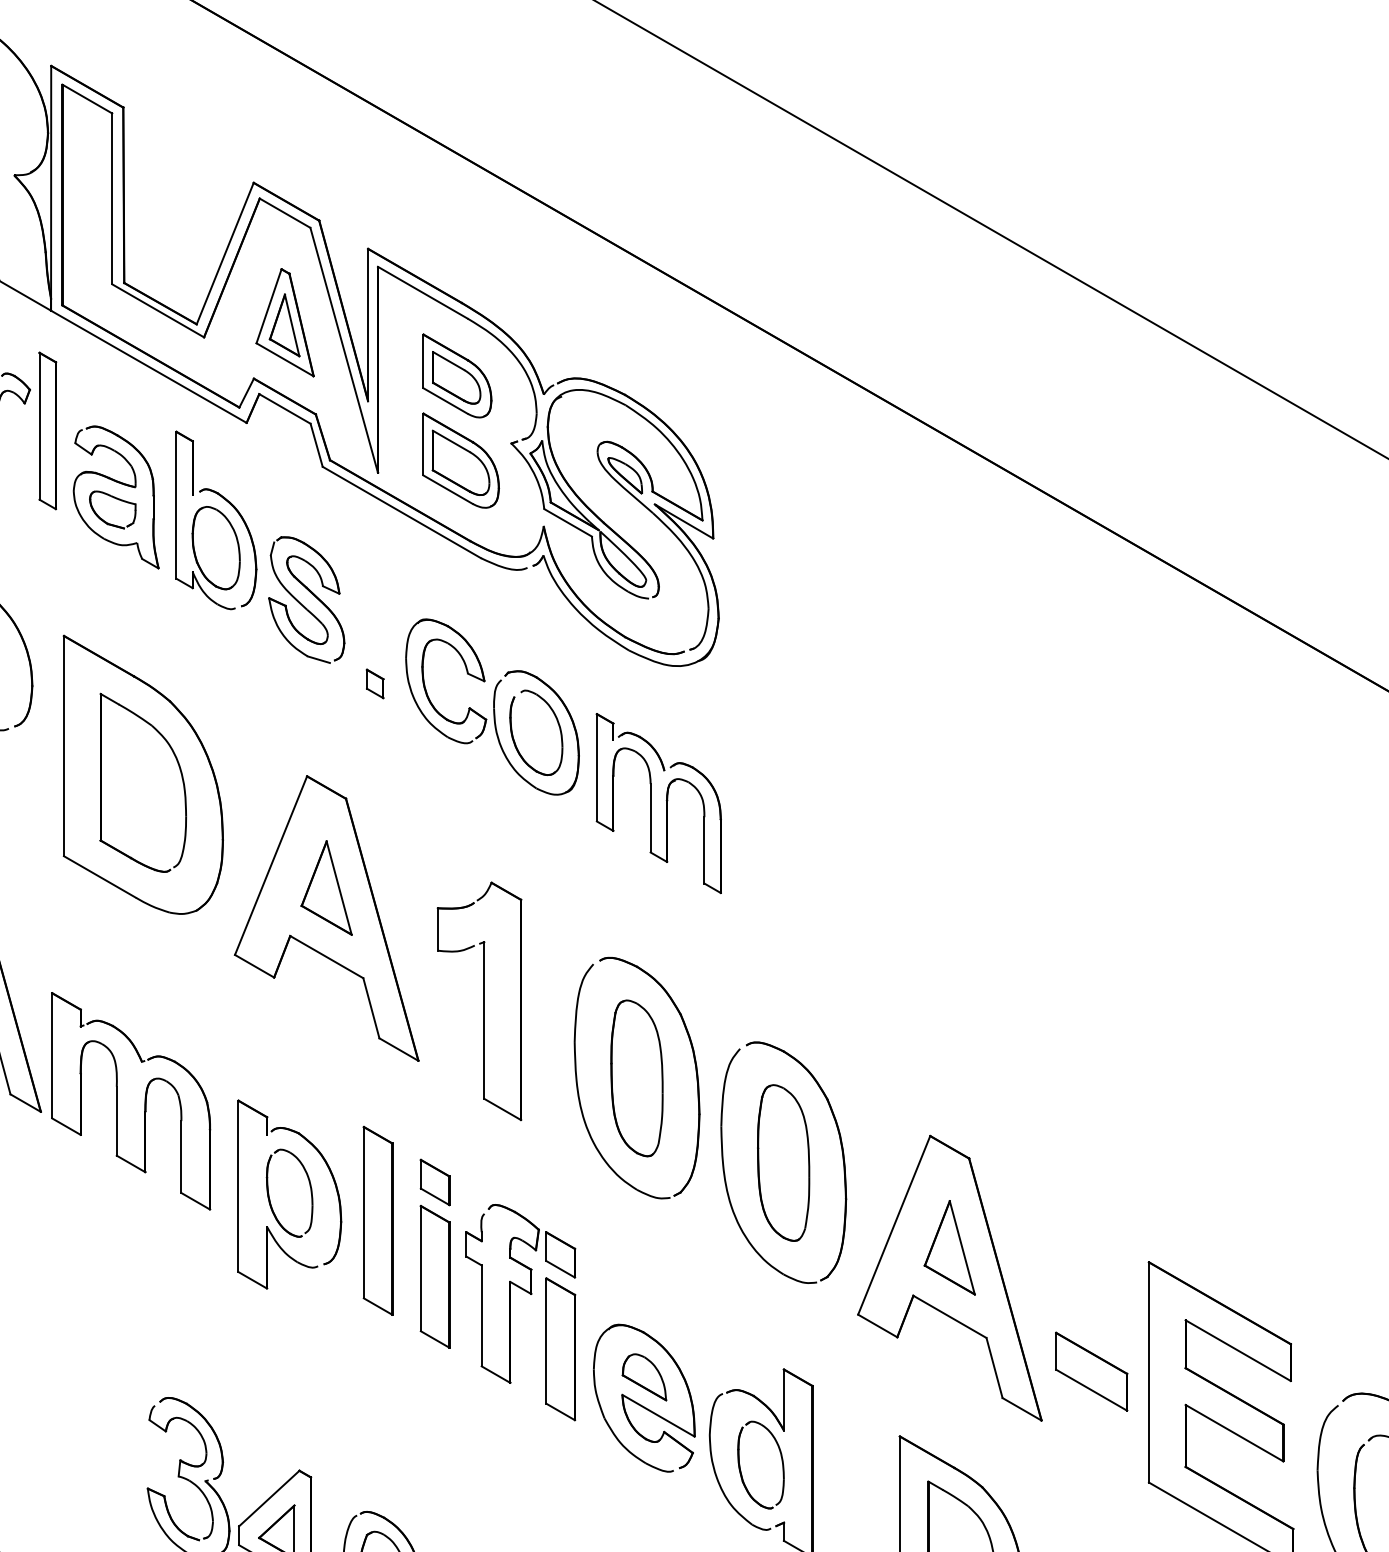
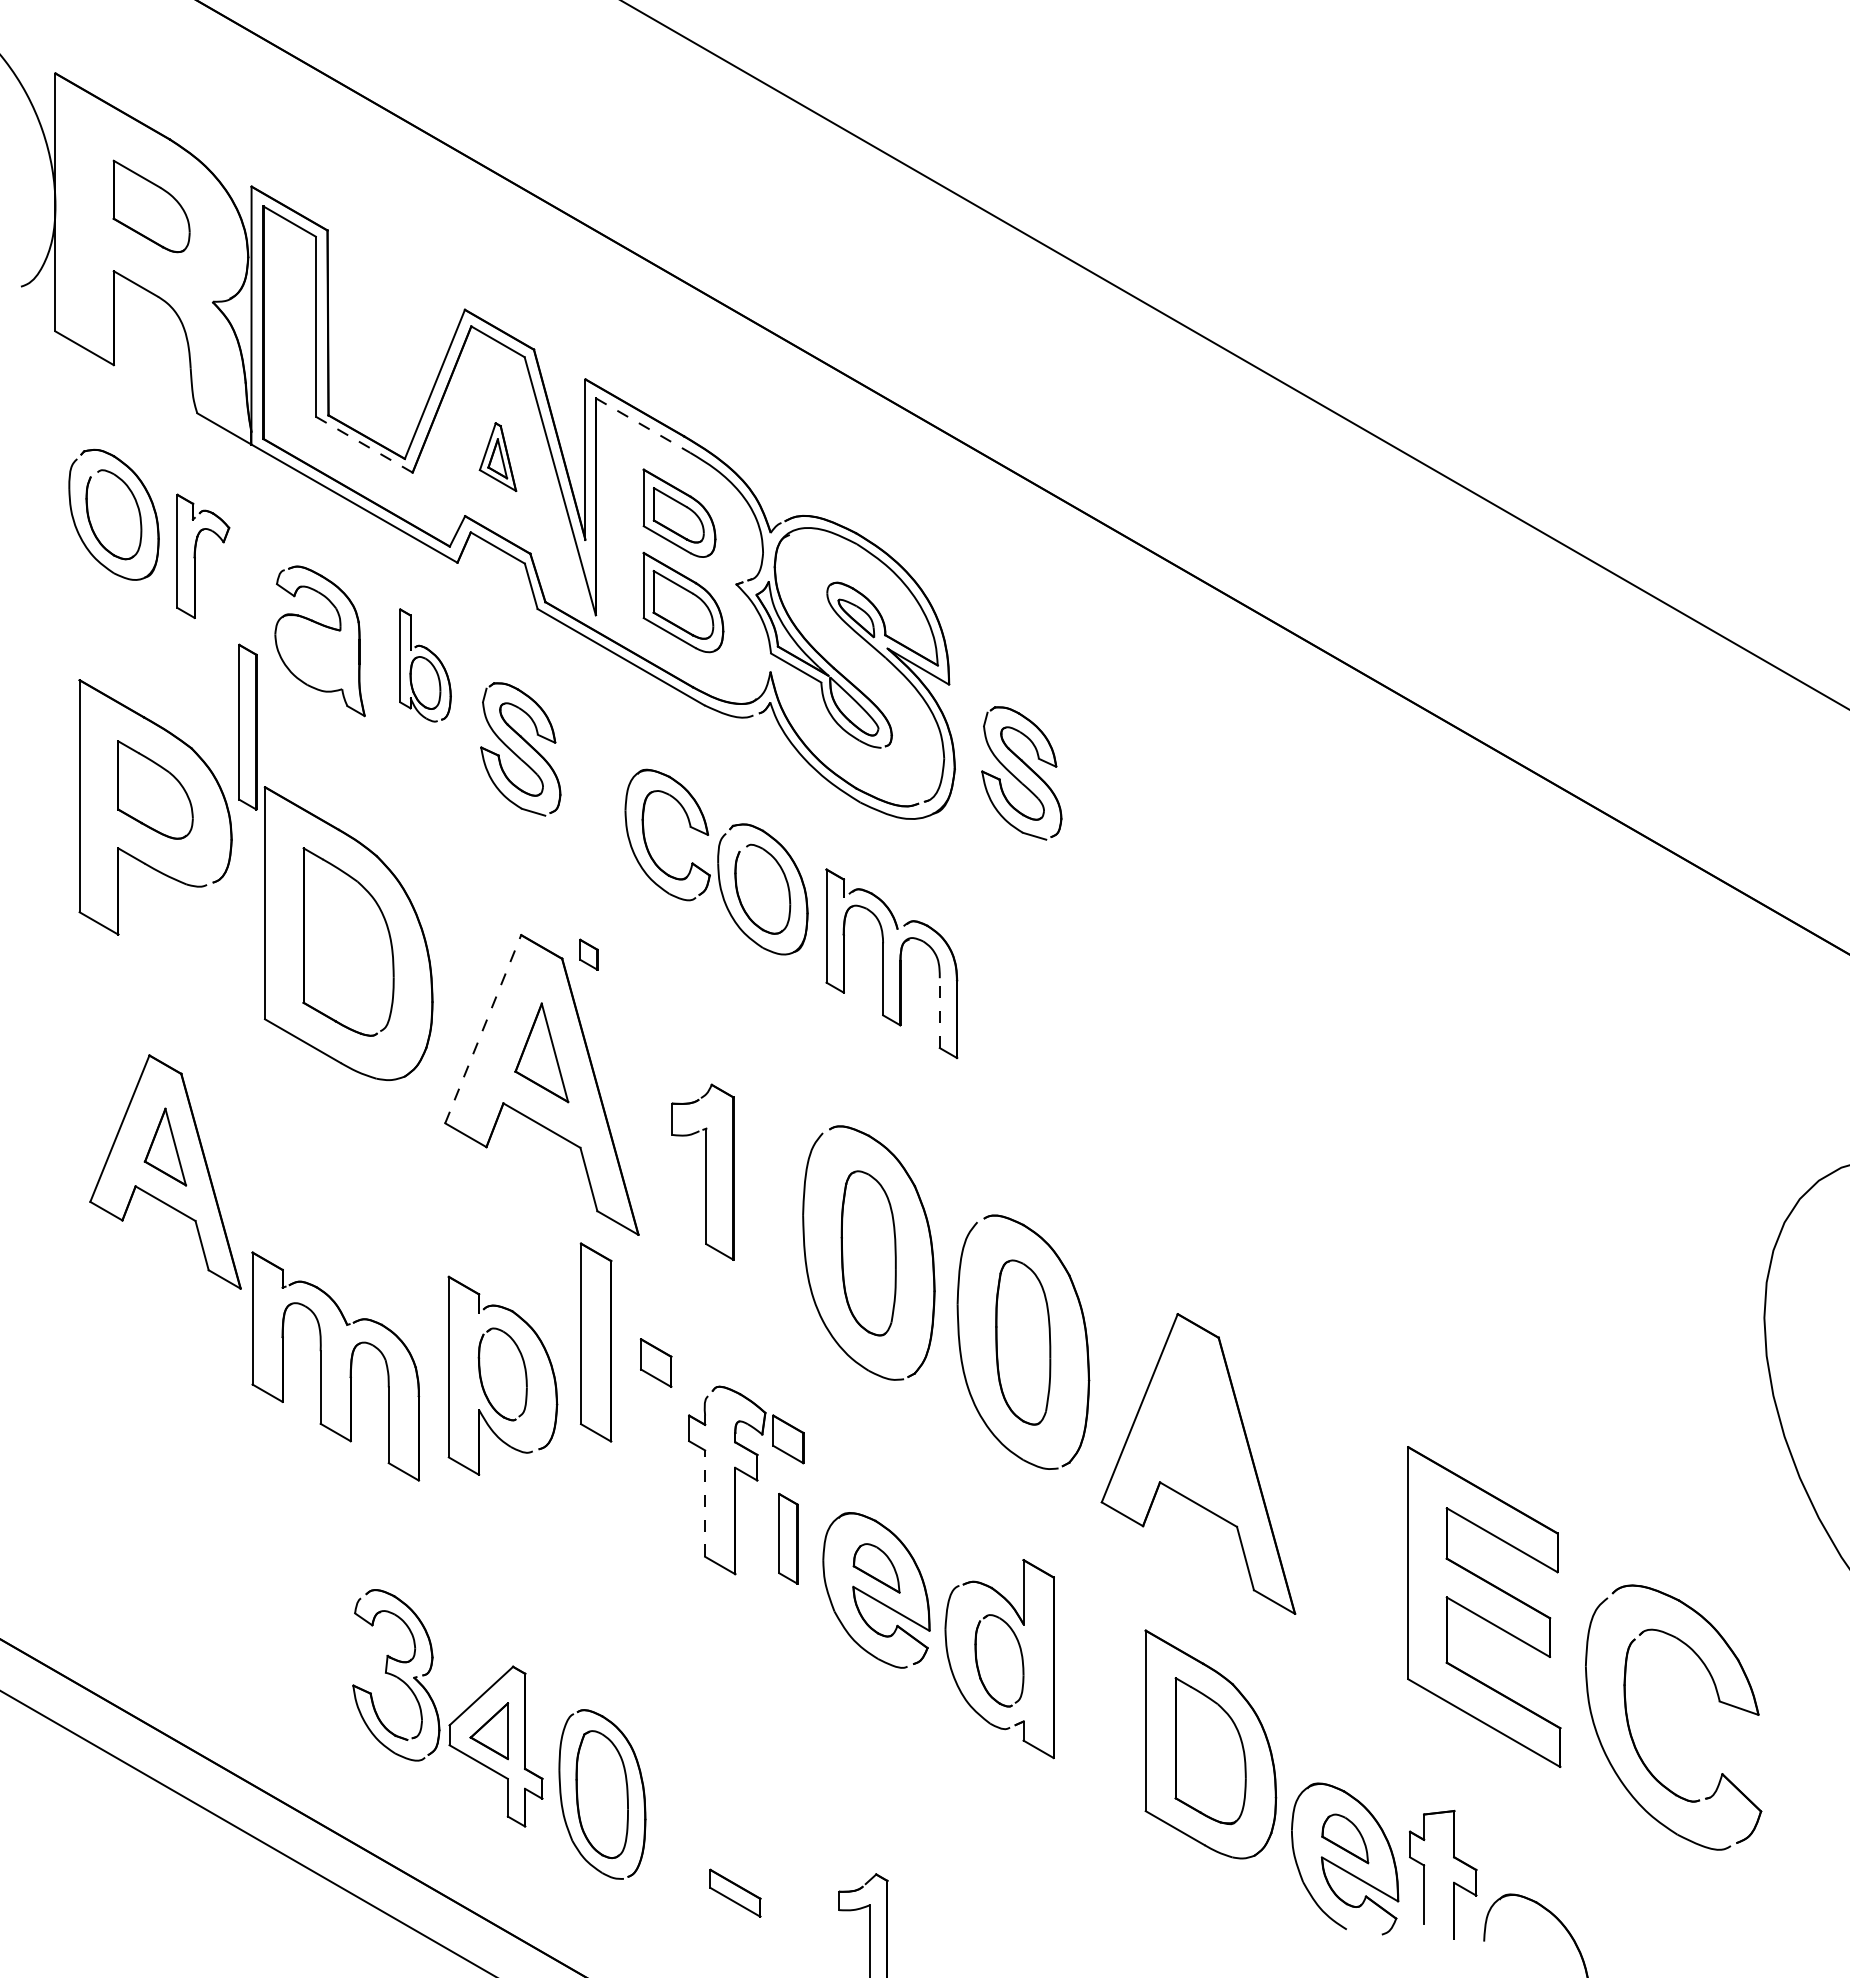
line: (423, 292) -> (643, 425), solid -> dashed
line: (158, 310) -> (364, 444), solid -> dashed
part: (284, 322) -> (497, 456), size x0.6
part: (47, 430) -> (247, 726), moved
part: (118, 500) -> (322, 644), removed
part: (216, 520) -> (425, 665), size x0.6
part: (781, 622) -> (1021, 773), added
part: (374, 683) -> (588, 954), moved
line: (704, 850) -> (939, 1013), solid -> dashed
line: (271, 864) -> (483, 1028), solid -> dashed
part: (479, 1001) -> (702, 1172), size x0.7
part: (117, 1101) -> (321, 1366), moved
part: (377, 1220) -> (595, 1342), moved
part: (948, 1247) -> (1197, 1431), removed
part: (435, 1276) -> (656, 1462), removed
line: (482, 1315) -> (705, 1503), solid -> dashed
part: (560, 1348) -> (788, 1538), size x0.6
part: (1091, 1371) -> (1347, 1562), removed

